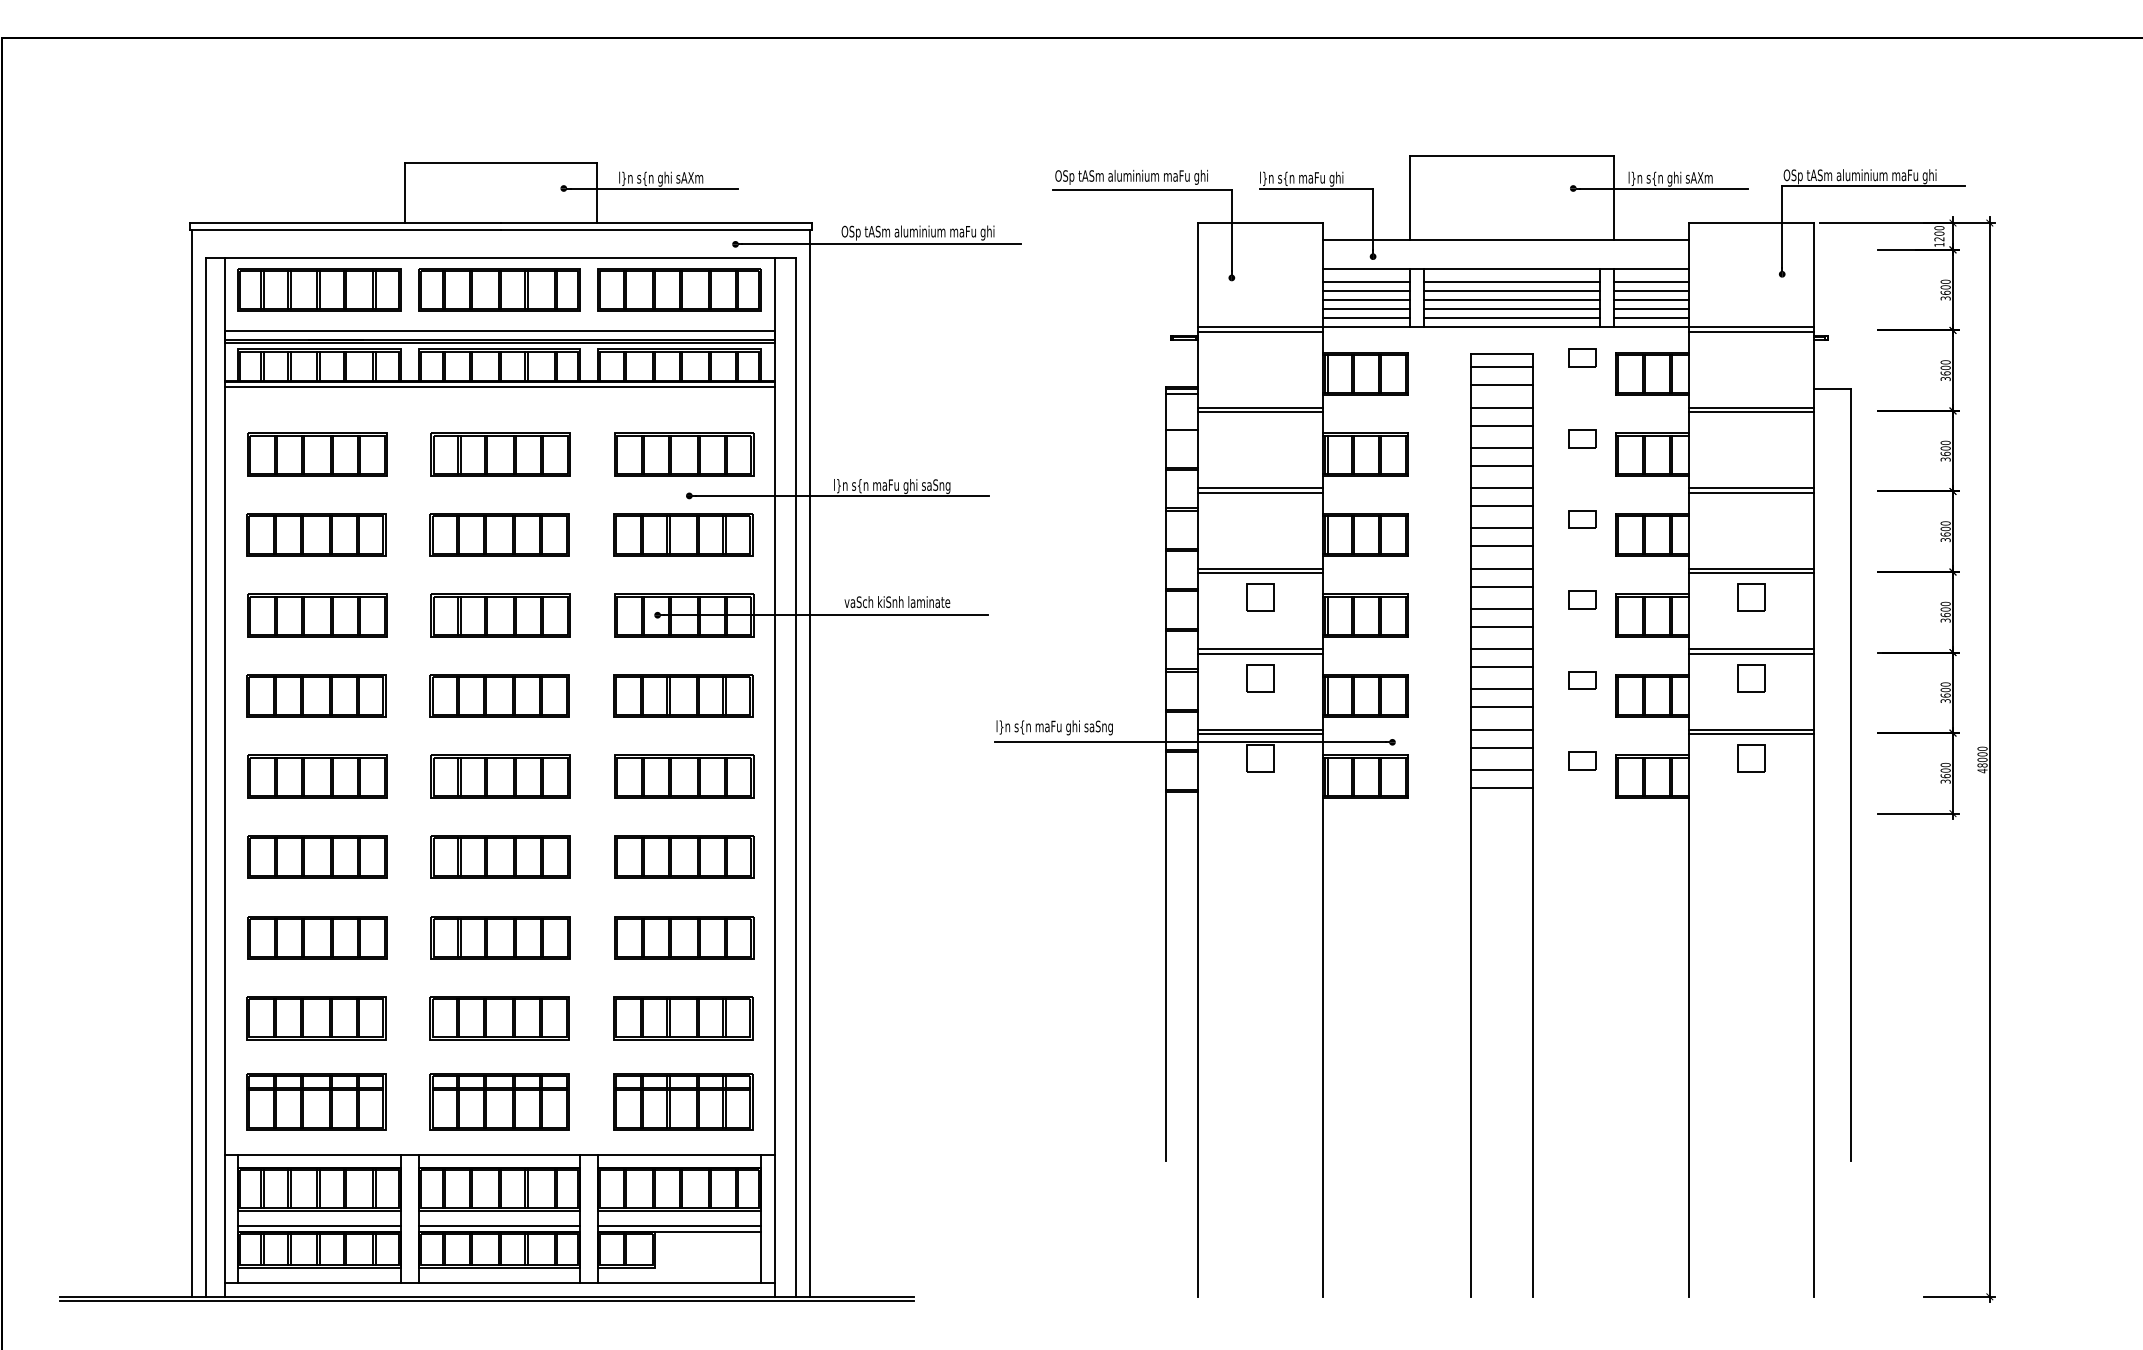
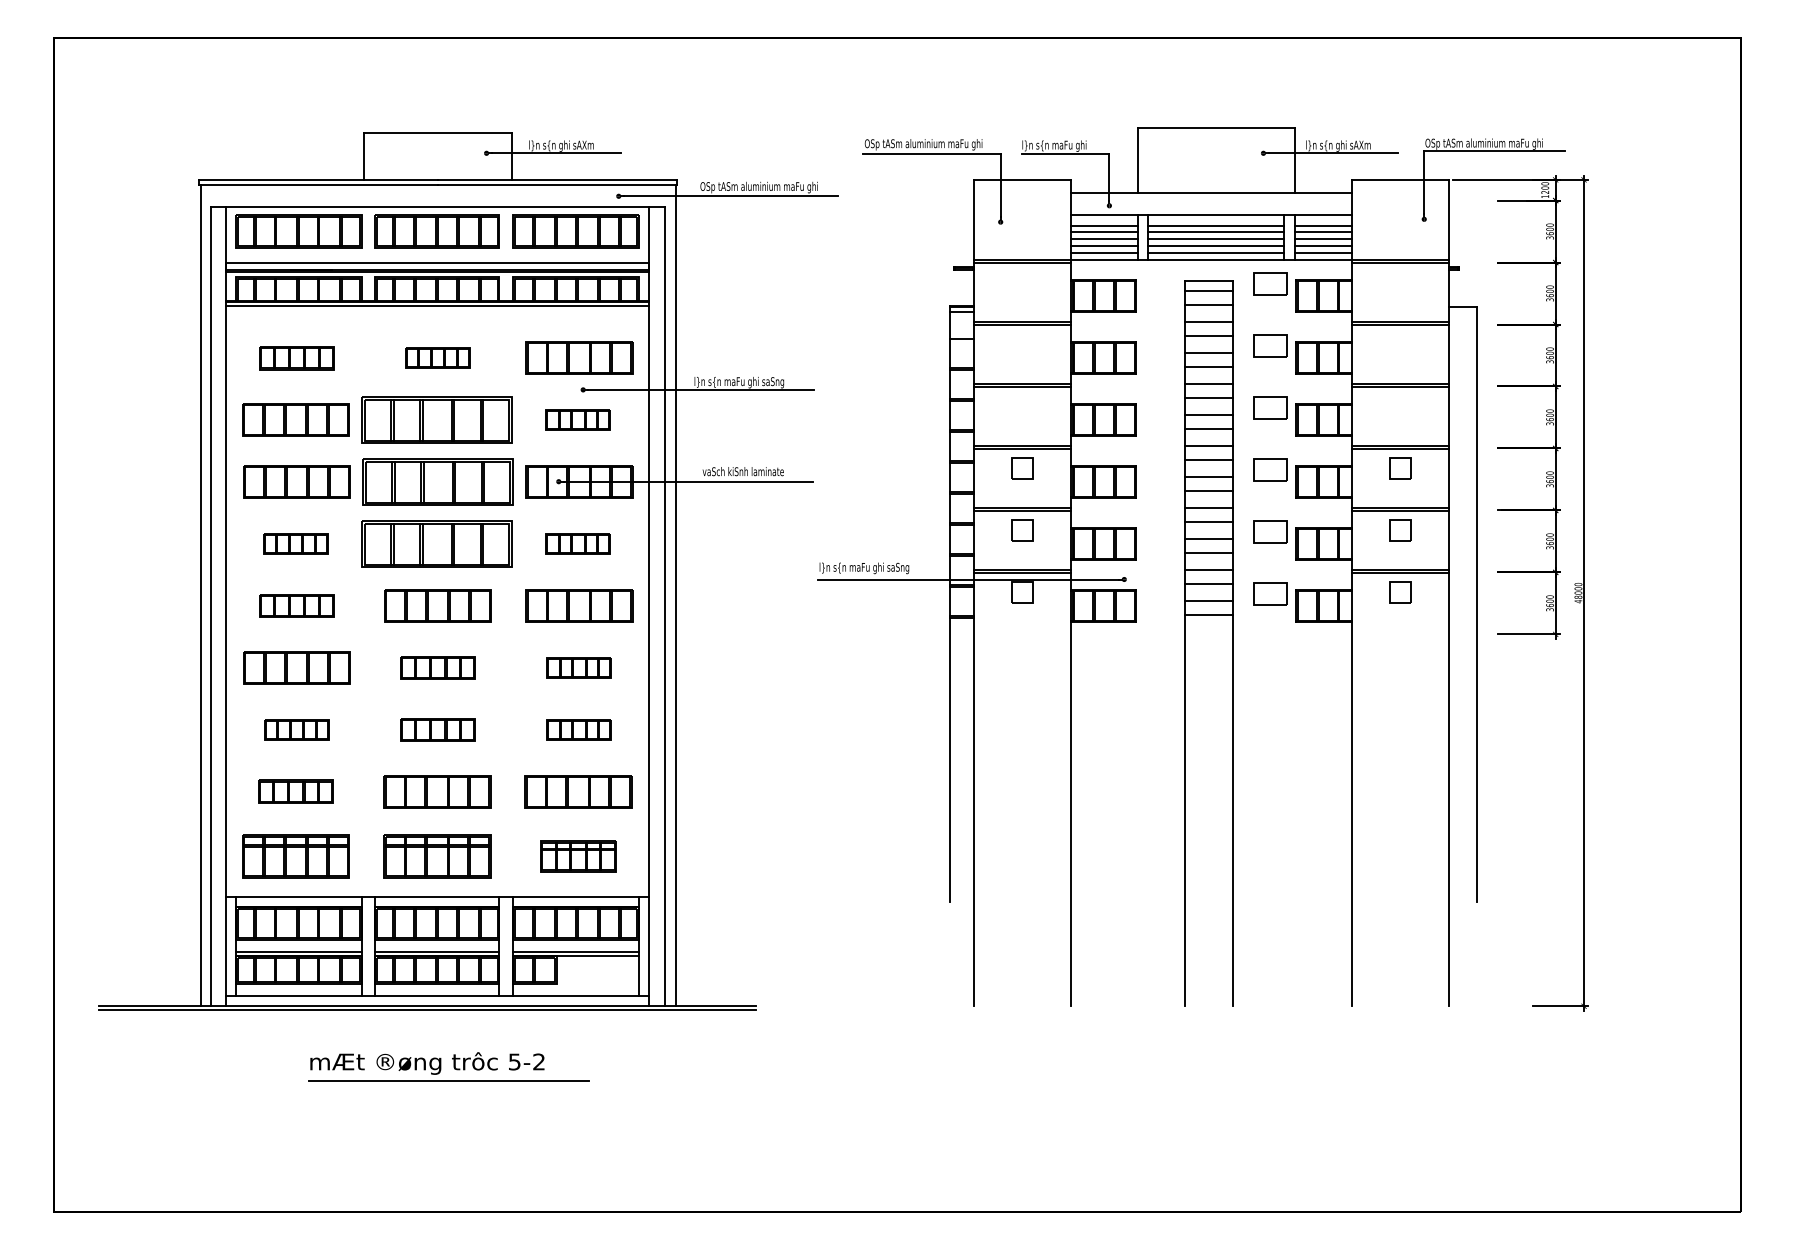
part: (1582, 357) -> (1270, 283), size x1.6
part: (1582, 438) -> (1270, 345), size x1.6
part: (316, 453) -> (296, 357), size x0.7
part: (500, 453) -> (437, 357), size x0.6
part: (1582, 518) -> (1270, 407), size x1.6
part: (500, 534) -> (437, 419), size x1.4
part: (683, 534) -> (578, 419), size x0.6
part: (1582, 599) -> (1270, 469), size x1.6
part: (500, 614) -> (437, 481), size x1.4
part: (1582, 679) -> (1270, 531), size x1.6
part: (315, 695) -> (295, 543), size x0.6
part: (500, 695) -> (437, 543), size x1.4
part: (683, 695) -> (578, 543), size x0.6
part: (1582, 760) -> (1270, 593), size x1.6
part: (316, 776) -> (296, 605), size x0.7
part: (500, 856) -> (437, 667), size x0.7
part: (684, 856) -> (579, 667), size x0.6
part: (316, 937) -> (296, 729), size x0.6
part: (500, 937) -> (437, 729), size x0.7
part: (684, 937) -> (579, 729), size x0.6
part: (315, 1017) -> (295, 791), size x0.7
part: (683, 1102) -> (578, 856), size x0.7

